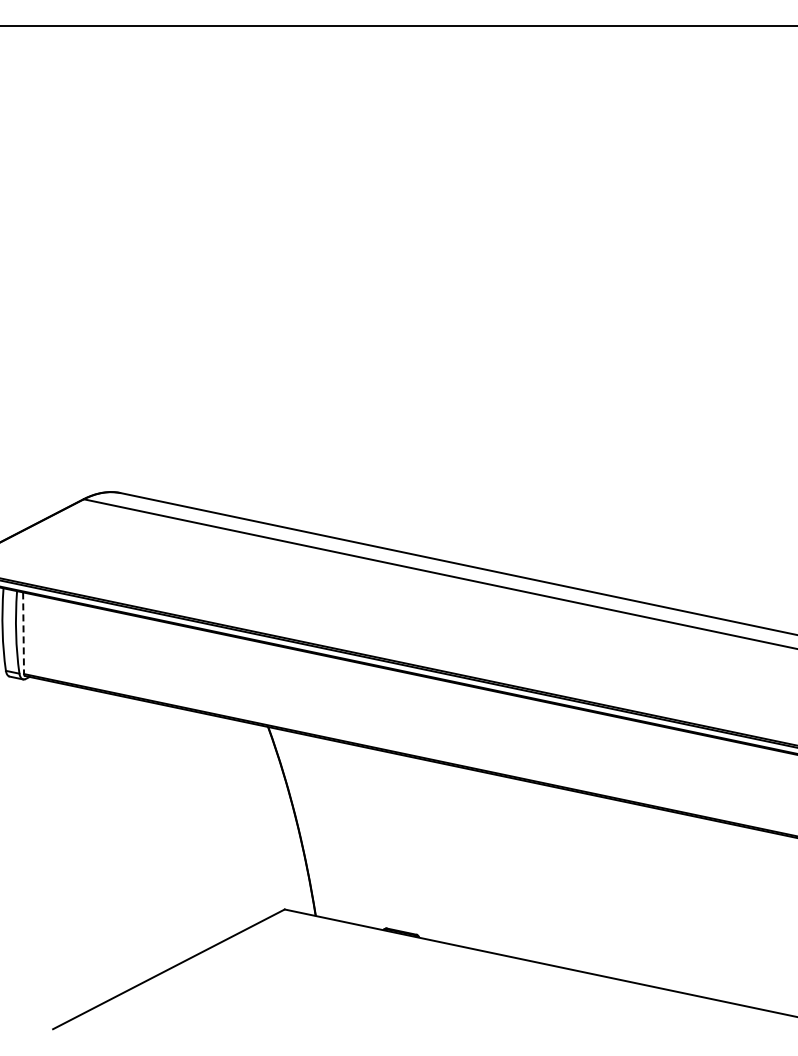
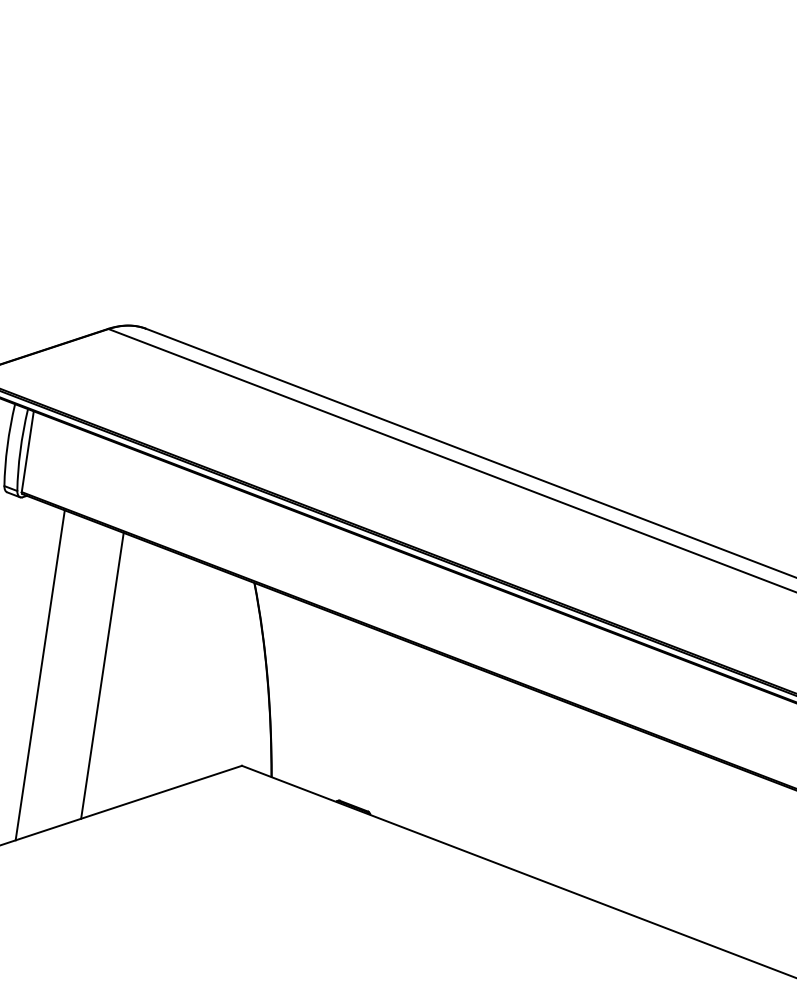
line: (23, 633) -> (27, 451), dashed -> solid
line: (132, 842) -> (102, 675), added
line: (71, 851) -> (40, 674), added

